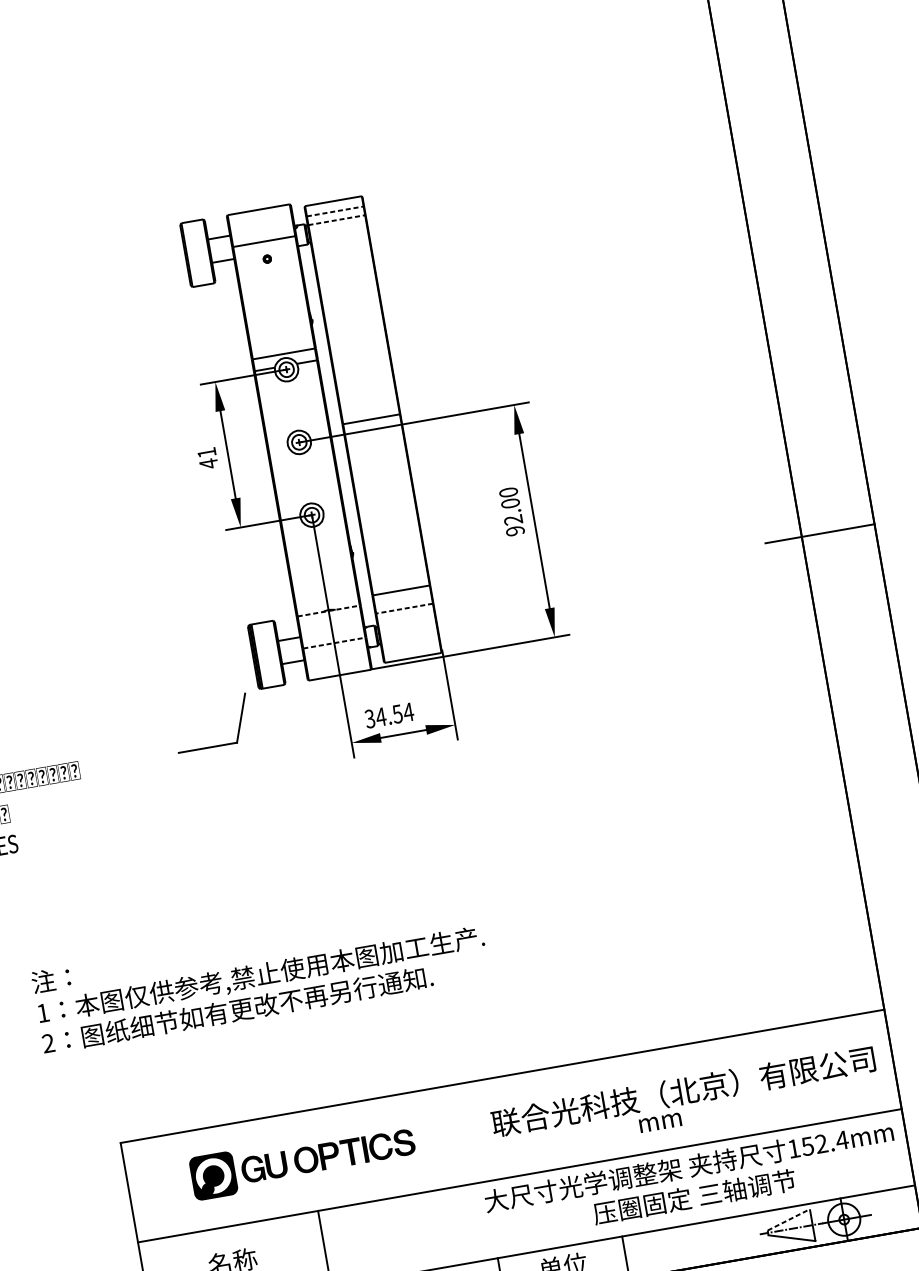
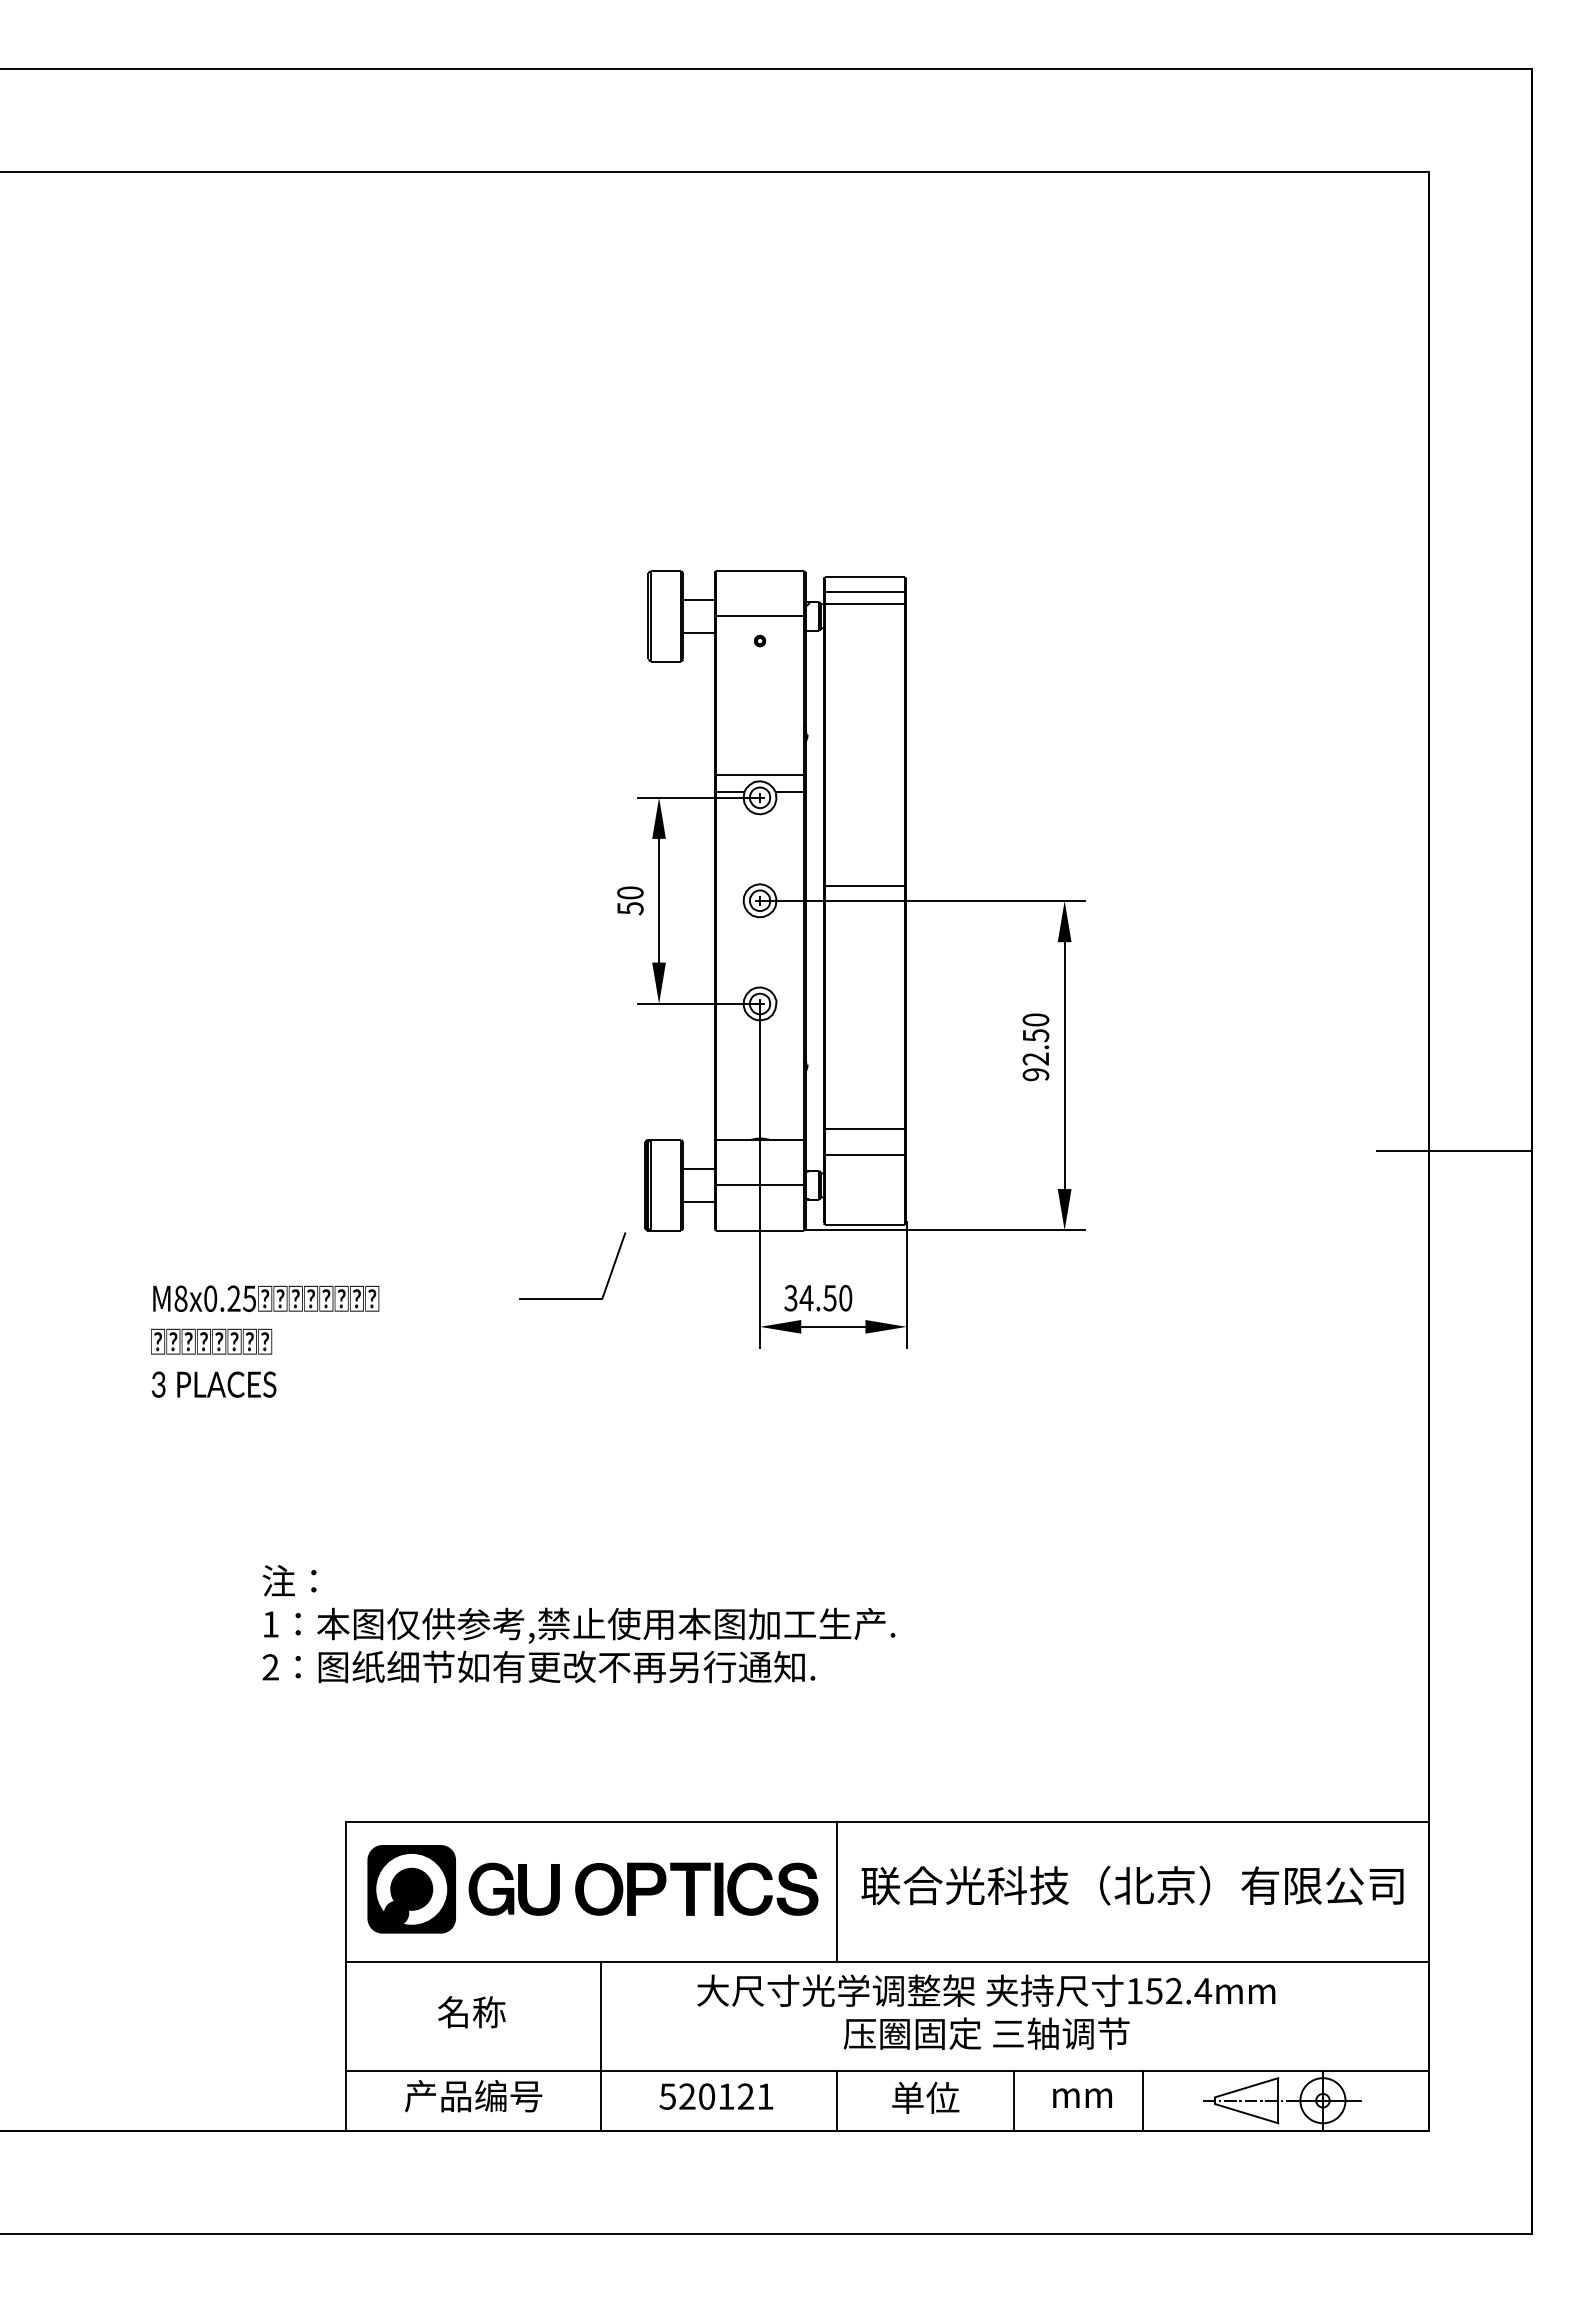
line: (335, 211) -> (865, 591), dashed -> solid
line: (337, 220) -> (865, 604), dashed -> solid
text: (207, 458) -> (630, 900), 41 -> 50
text: (510, 503) -> (1035, 1035), 92.00 -> 92.50
line: (404, 608) -> (864, 1154), dashed -> solid
line: (329, 610) -> (760, 1139), dashed -> solid
line: (334, 643) -> (760, 1185), dashed -> solid
text: (408, 712) -> (845, 1298), 34.54 -> 34.50
text: (660, 1122) -> (1082, 2097), moved
line: (475, 1131) -> (837, 1891), added
part: (302, 1160) -> (592, 1889), size x1.43
text: (691, 1181) -> (986, 2011), moved
line: (788, 1219) -> (1246, 2087), dashed -> solid
line: (717, 1241) -> (1143, 2100), added

